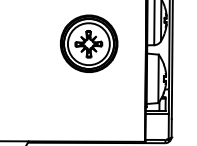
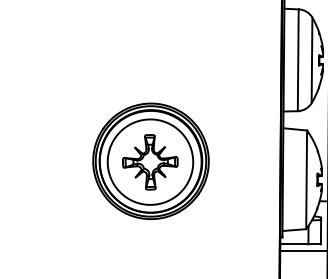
part: (89, 43) -> (151, 160), moved

